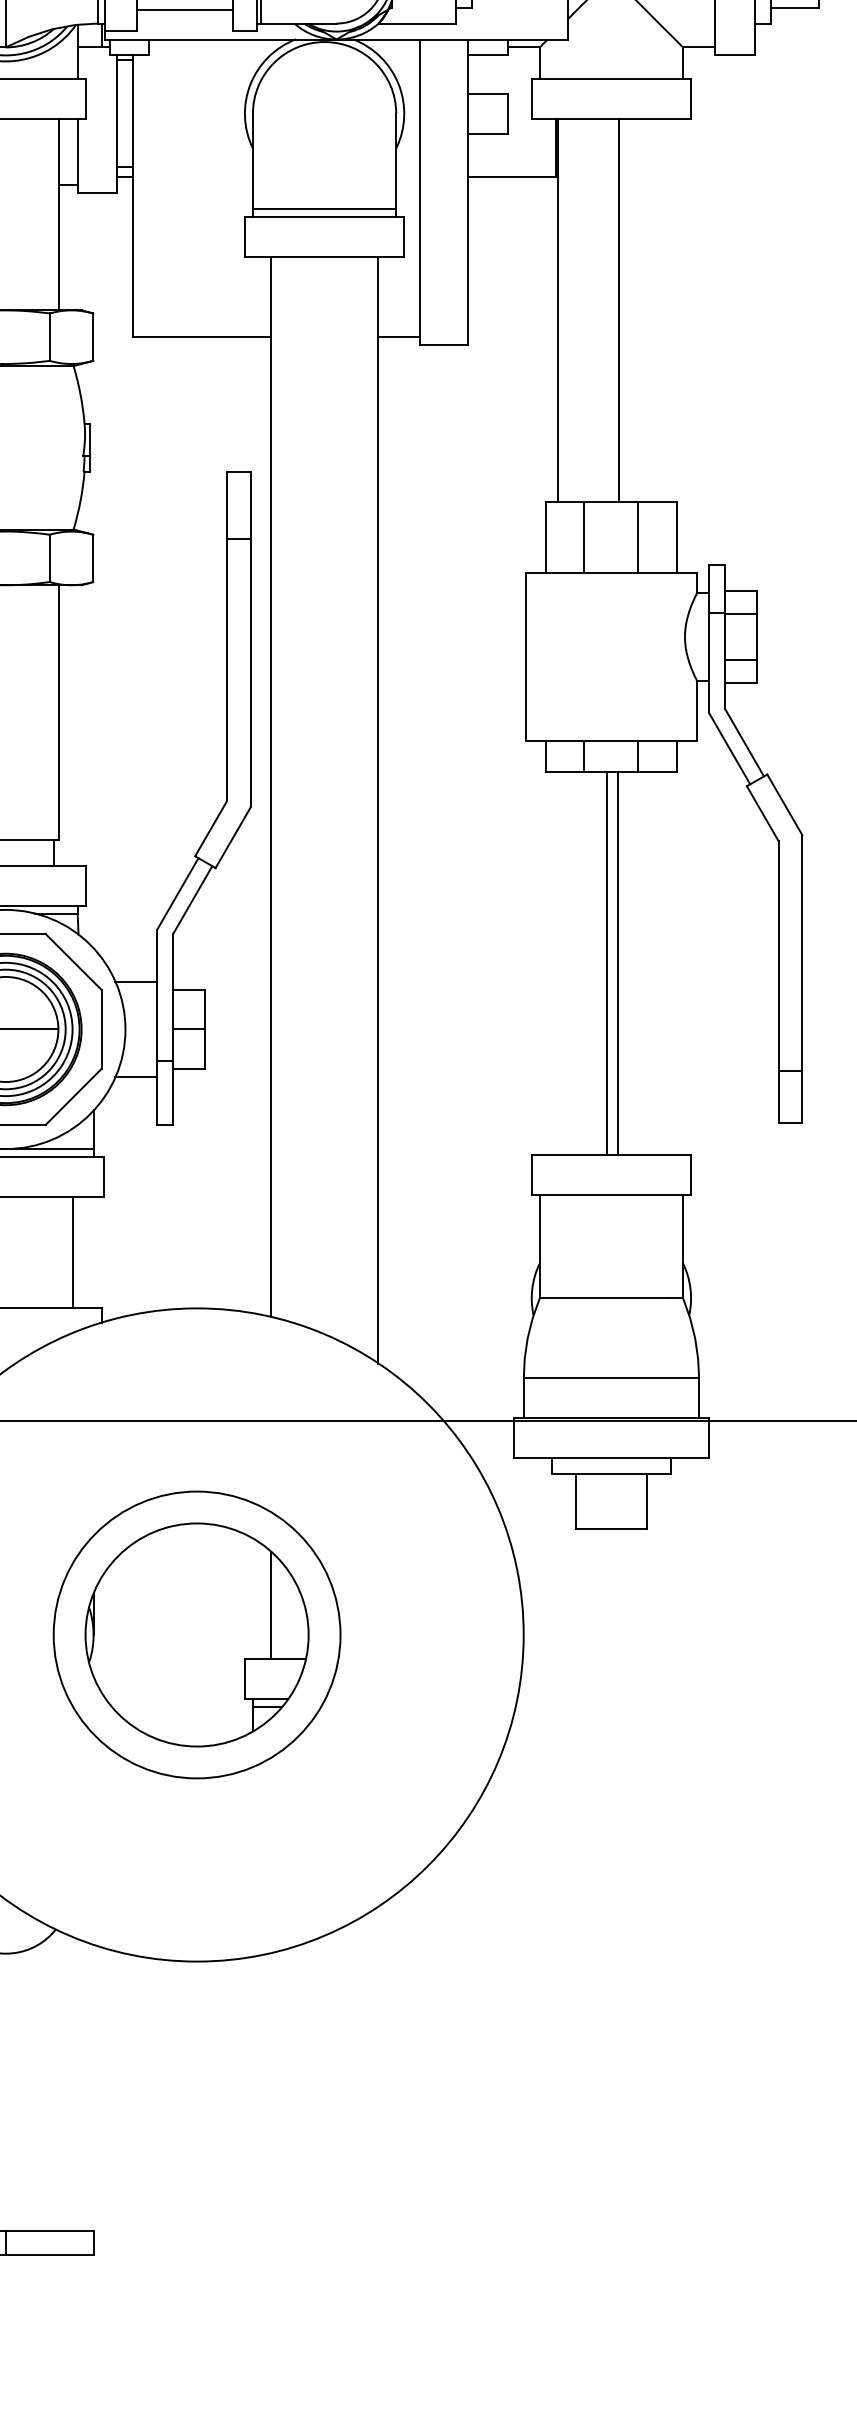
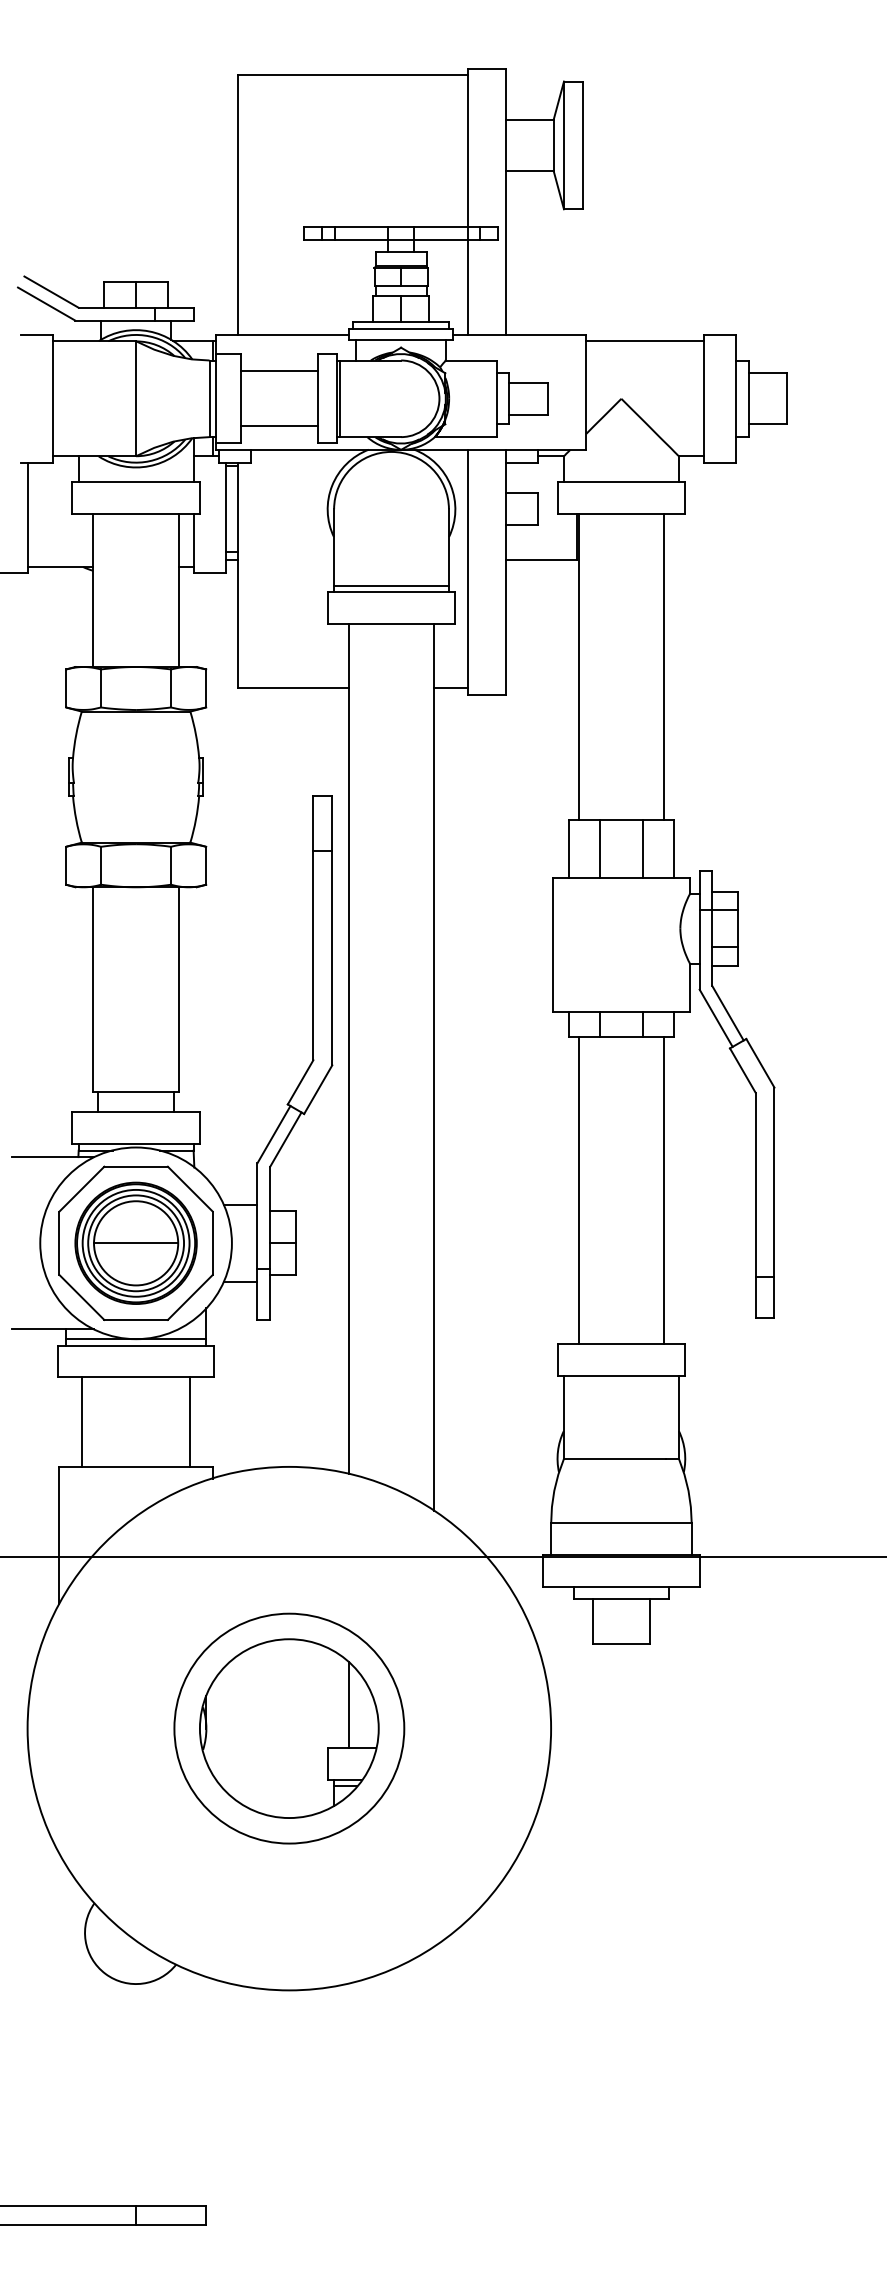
line: (619, 309) -> (664, 666), moved
line: (606, 963) -> (578, 1190), moved
line: (617, 963) -> (664, 1190), moved

